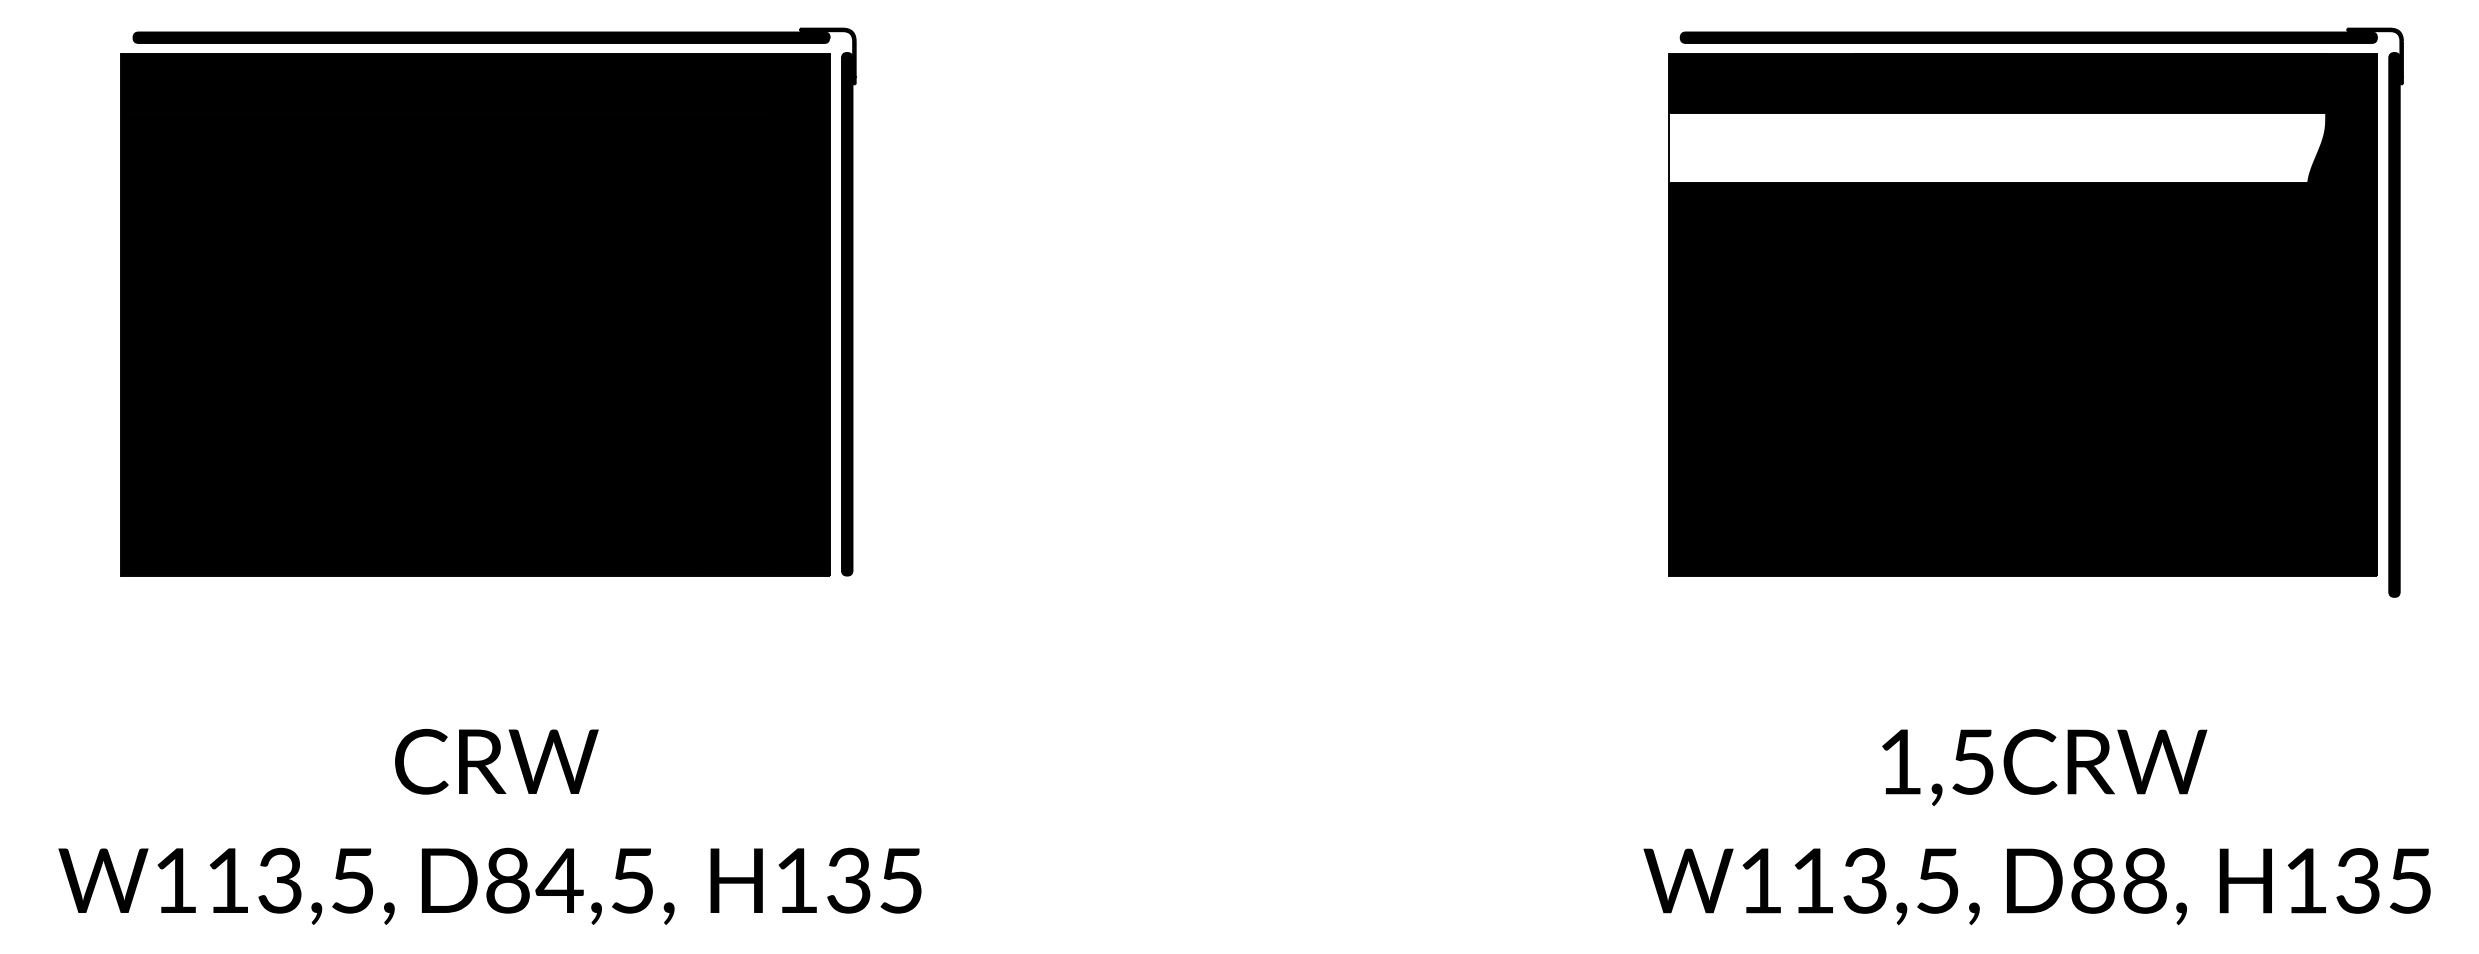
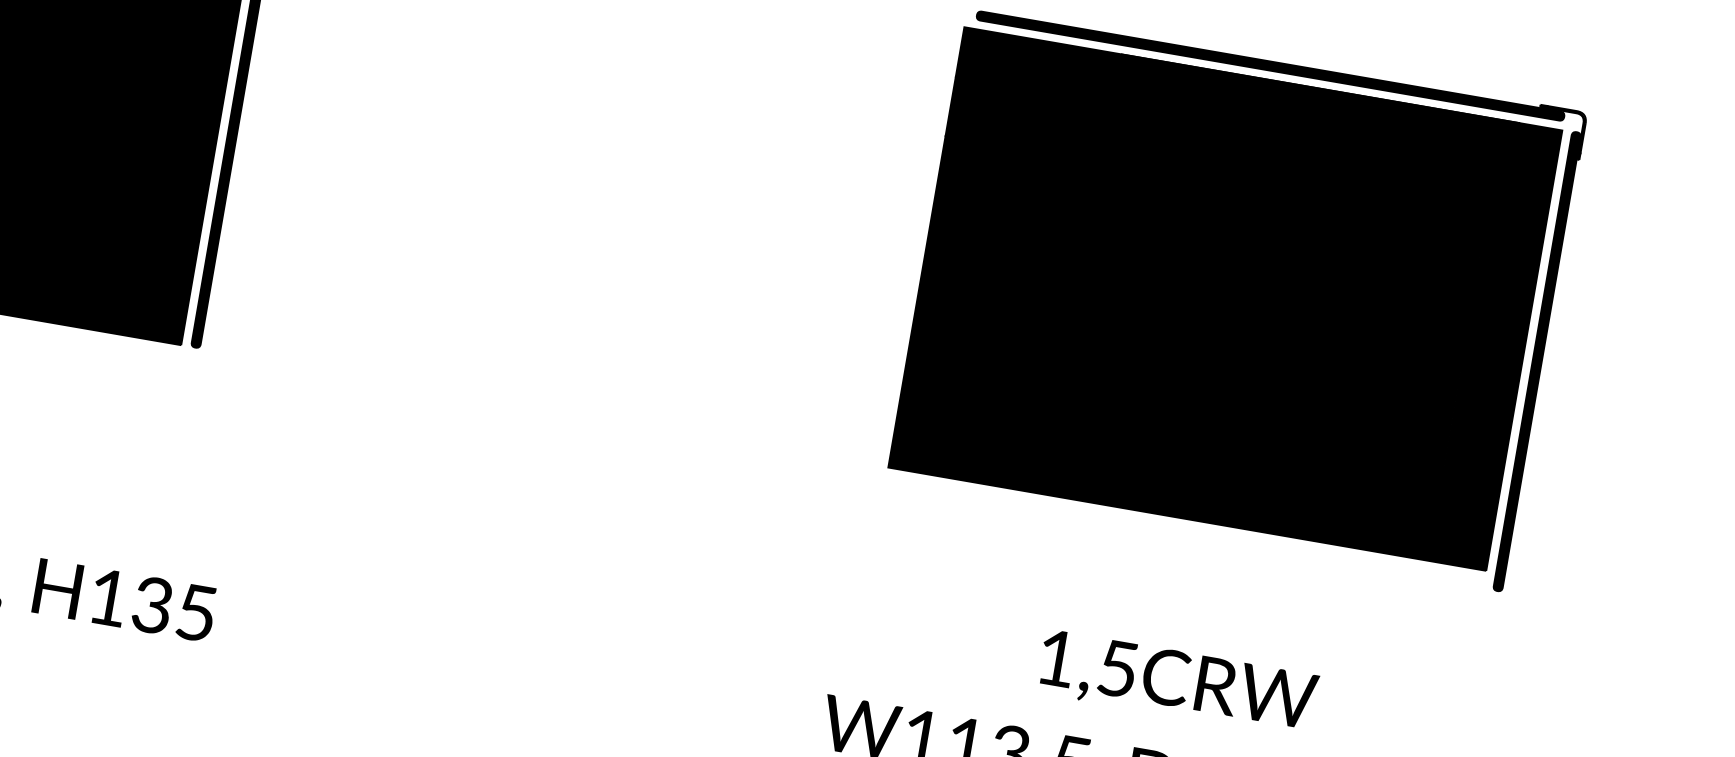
fill: (1997, 147) -> (1228, 154), added

